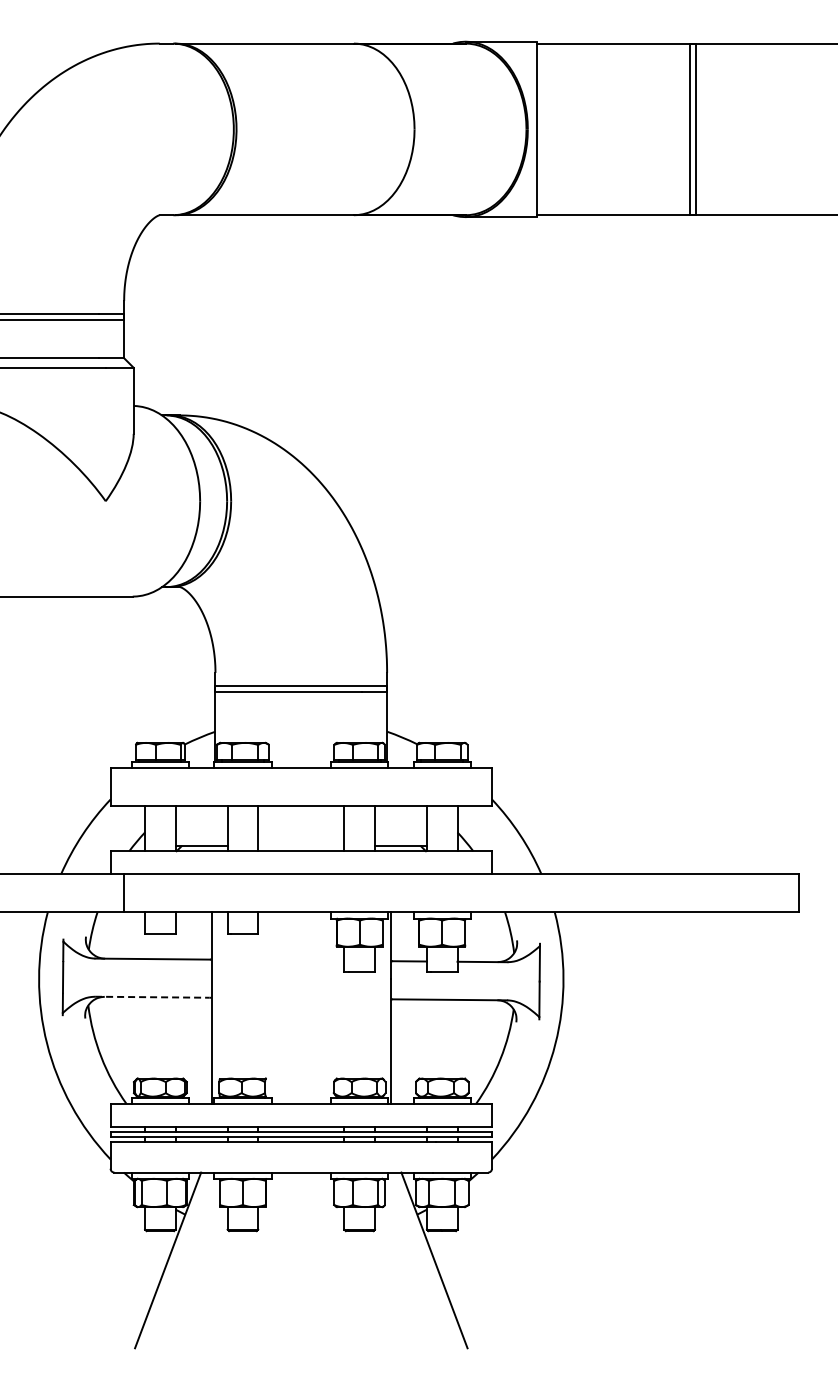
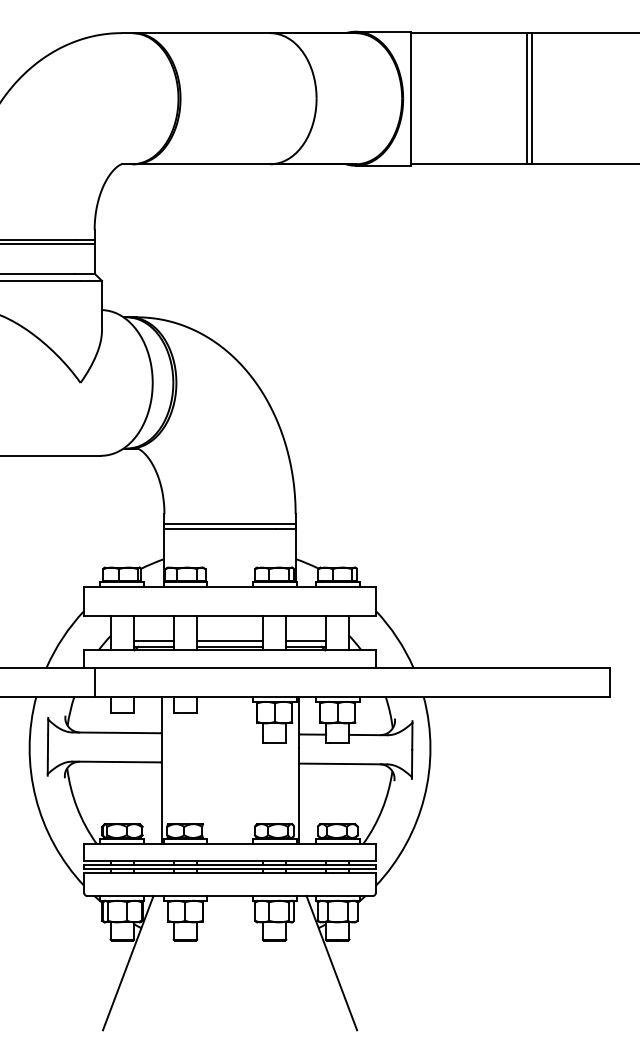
line: (201, 838) -> (153, 640), added
line: (301, 838) -> (230, 640), added
line: (400, 838) -> (305, 640), added
line: (301, 846) -> (230, 646), added
line: (152, 997) -> (116, 762), dashed -> solid

